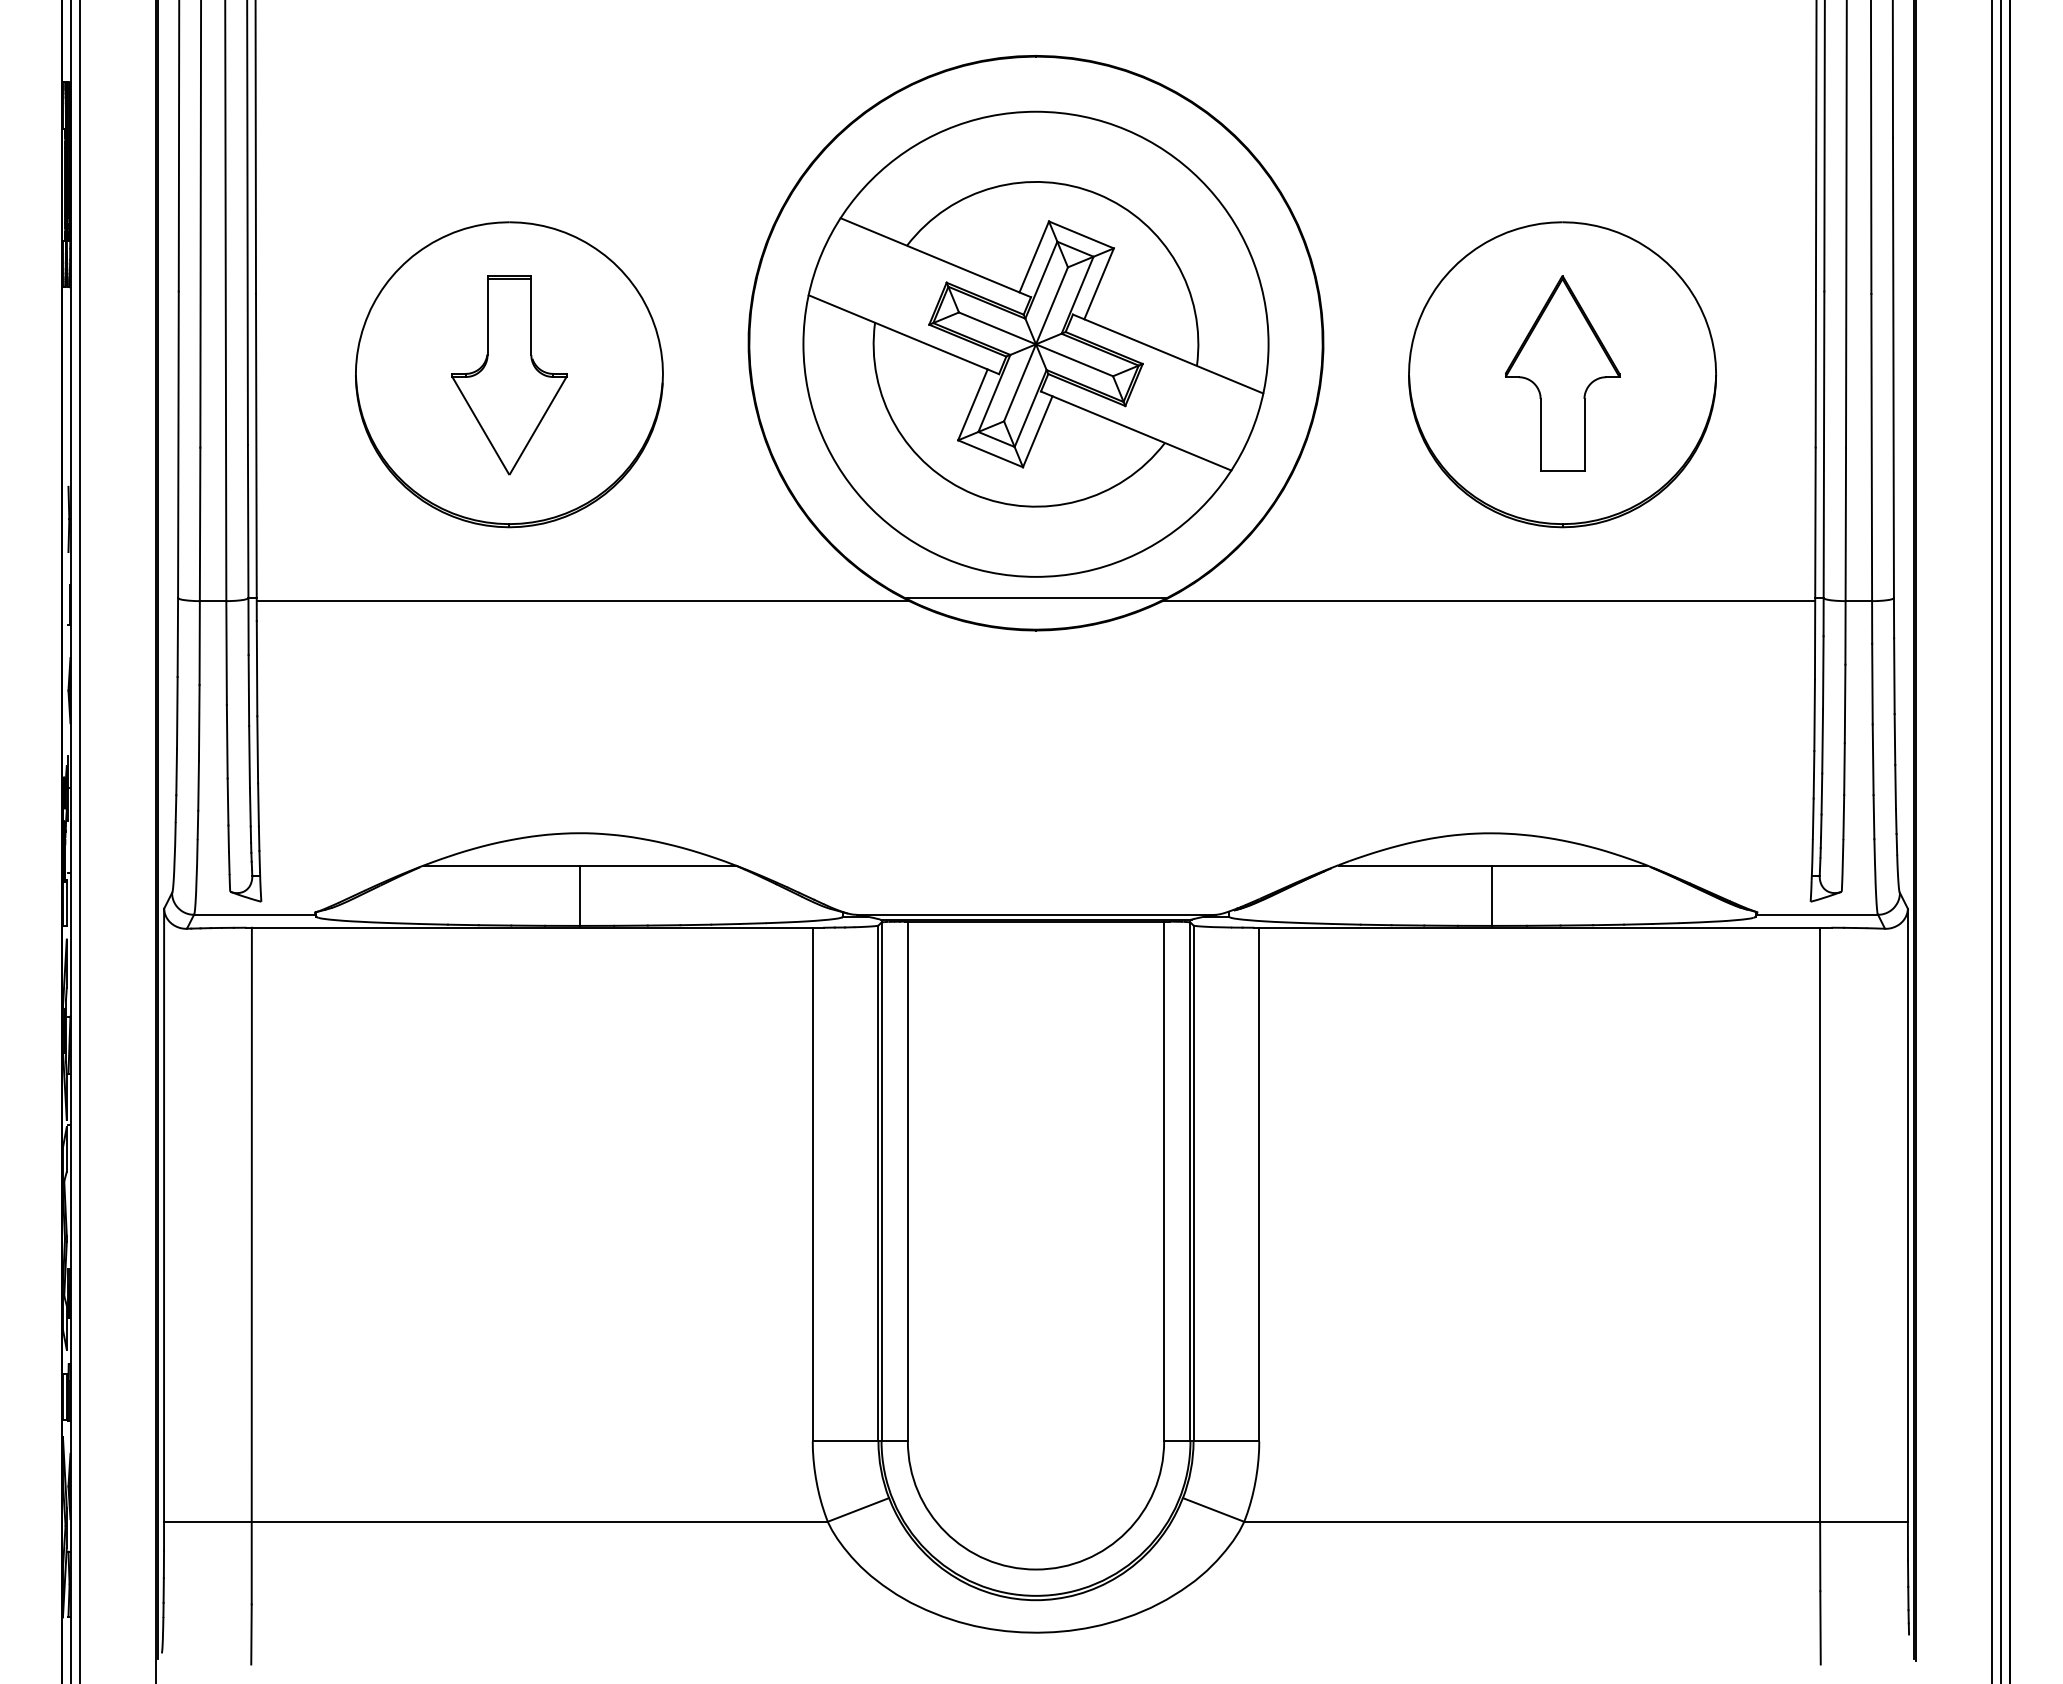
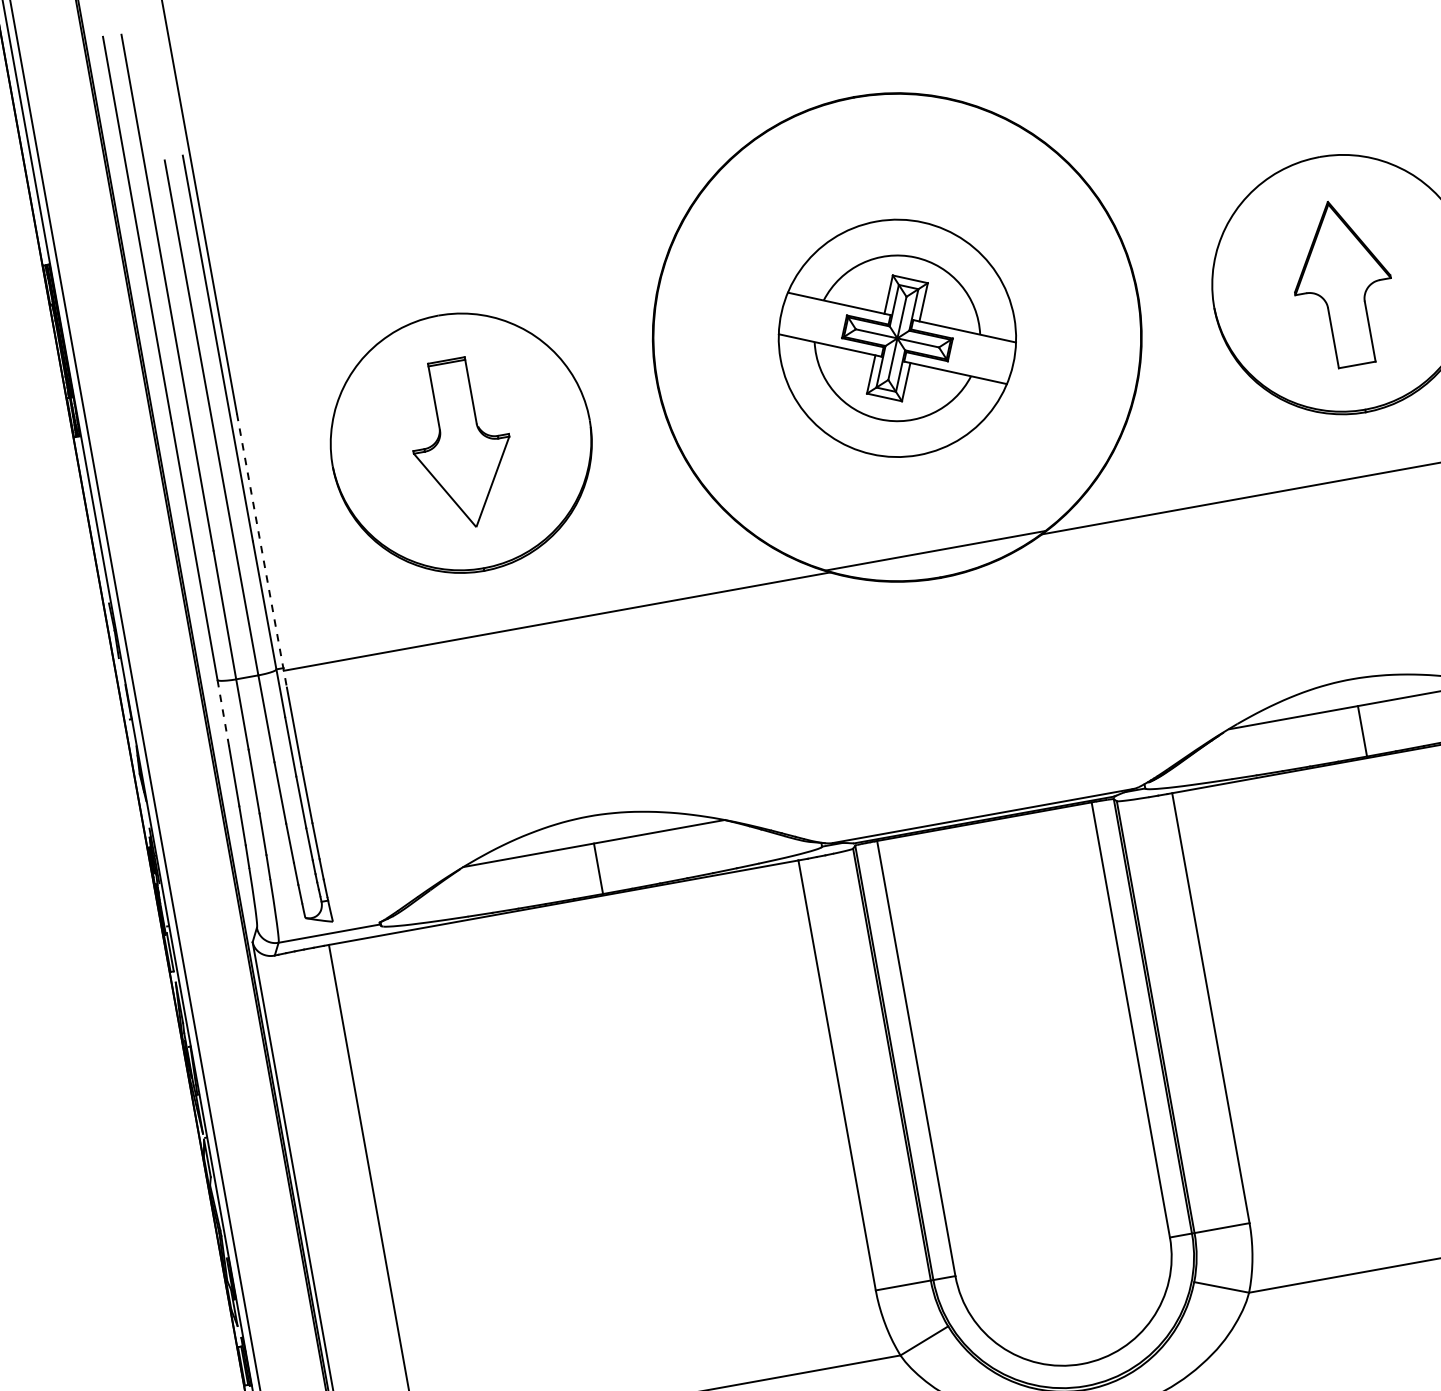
part: (1035, 343) -> (896, 337), size x0.6
line: (256, 457) -> (262, 550), solid -> dashed
line: (177, 637) -> (222, 713), solid -> dashed

